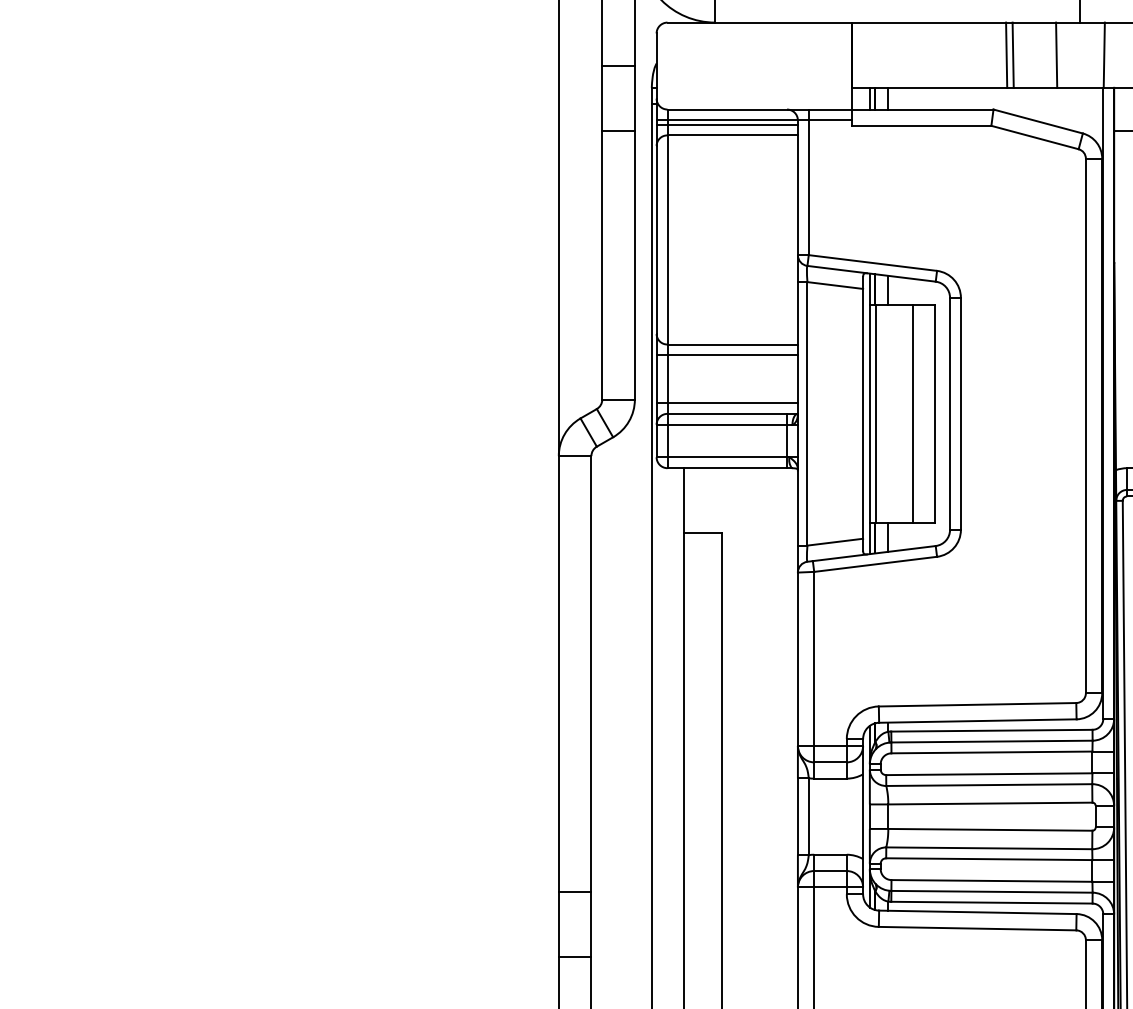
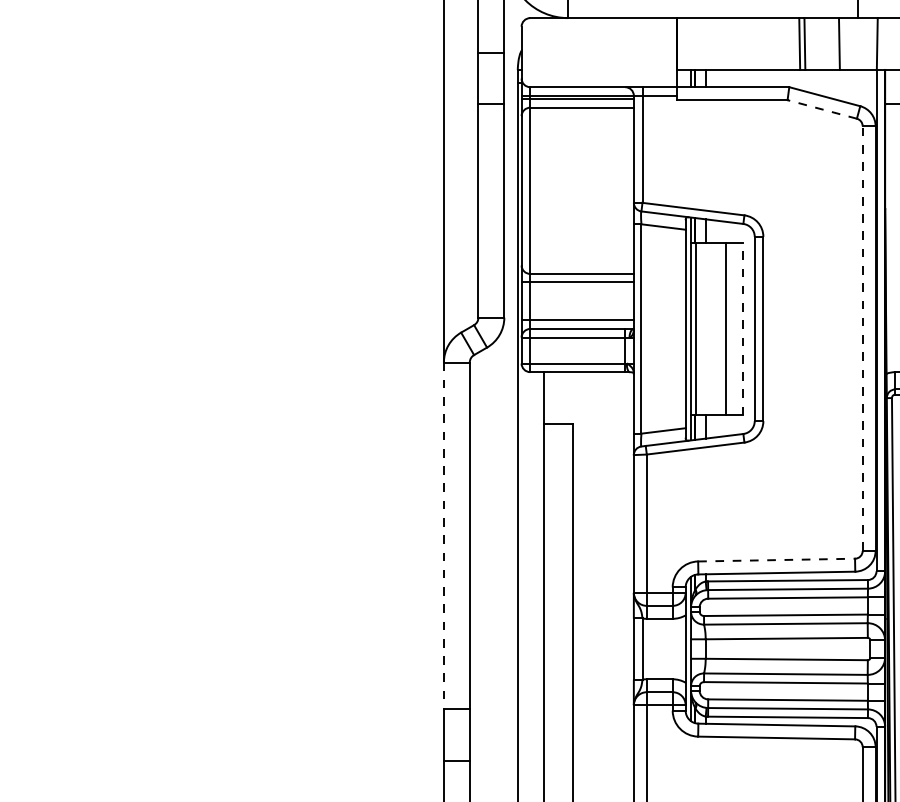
line: (1035, 137) -> (822, 109), solid -> dashed
line: (934, 413) -> (742, 328), solid -> dashed
line: (1085, 425) -> (862, 338), solid -> dashed
line: (558, 675) -> (443, 536), solid -> dashed
line: (978, 705) -> (777, 560), solid -> dashed

